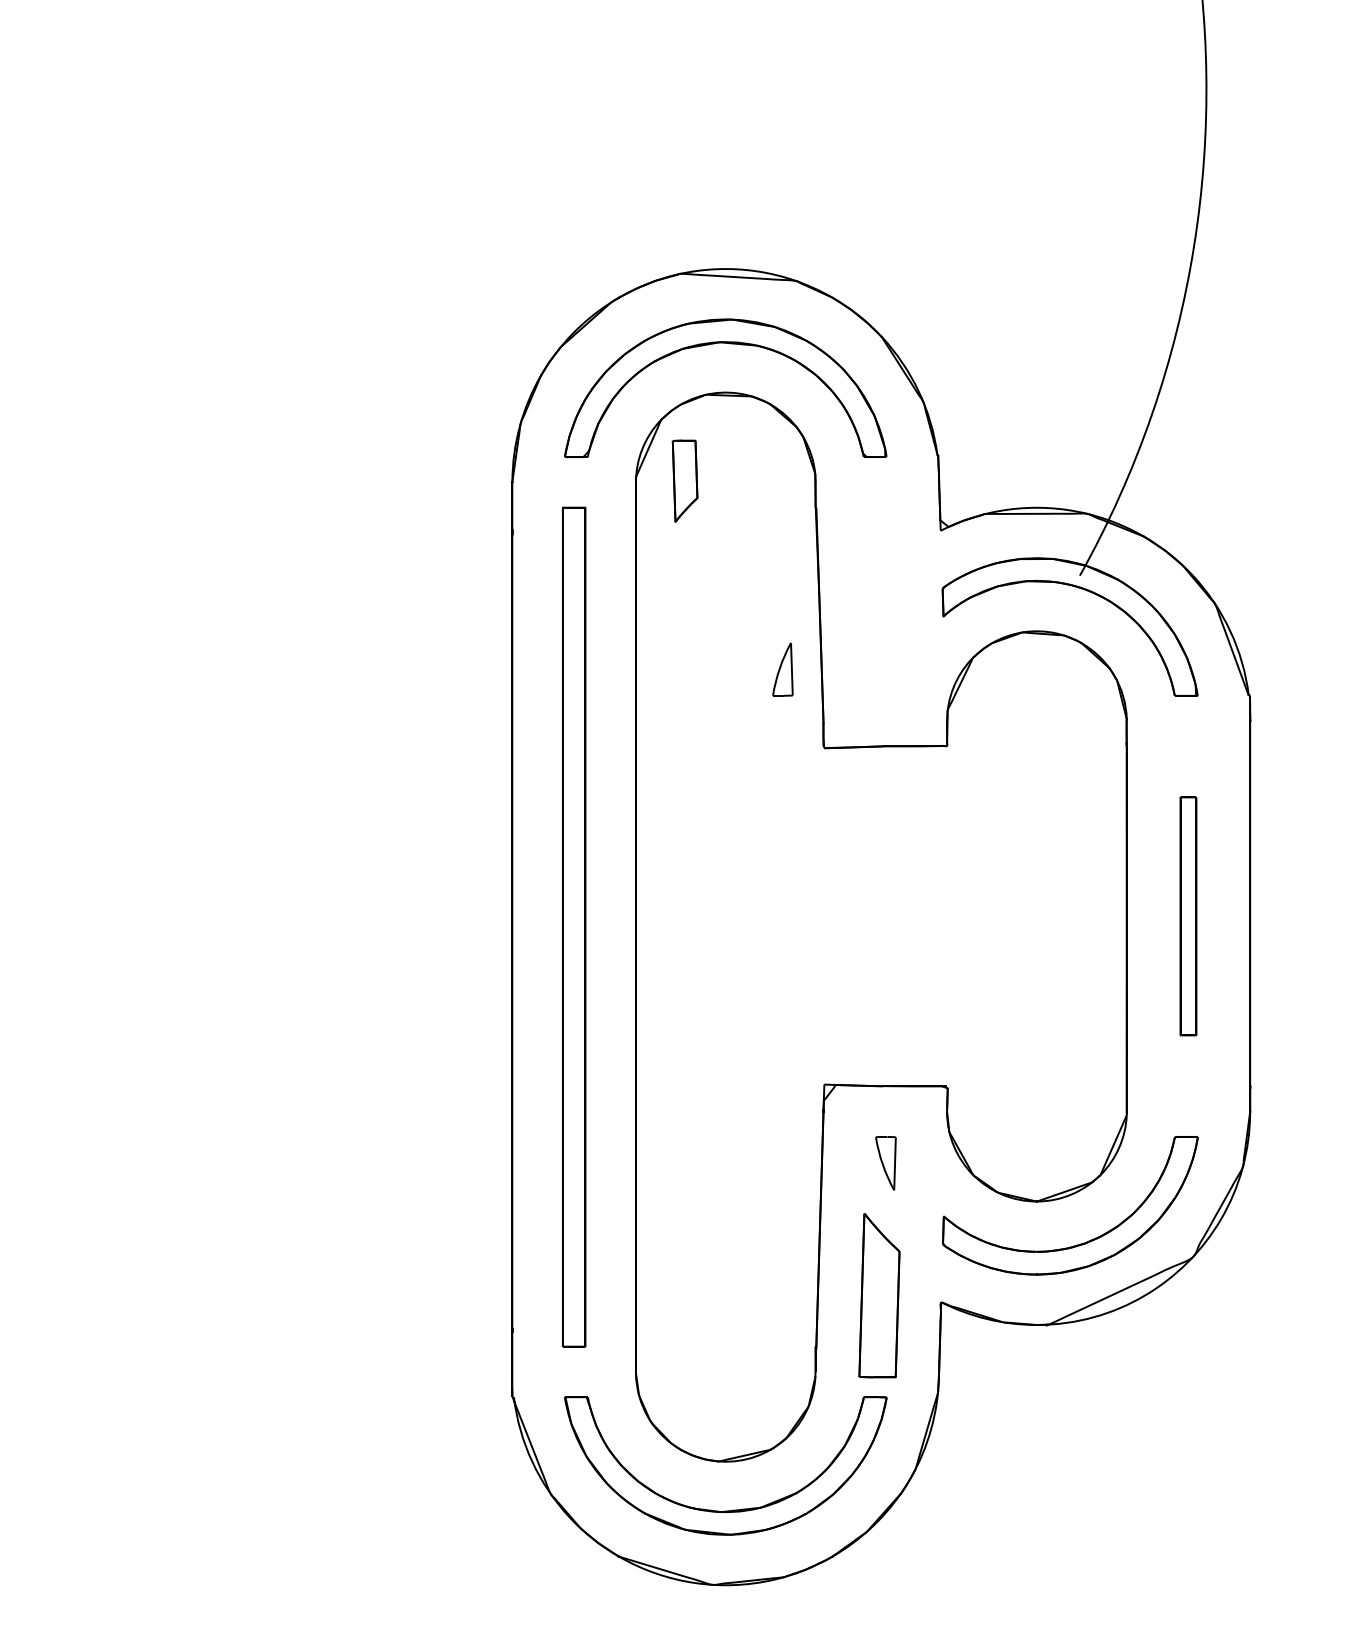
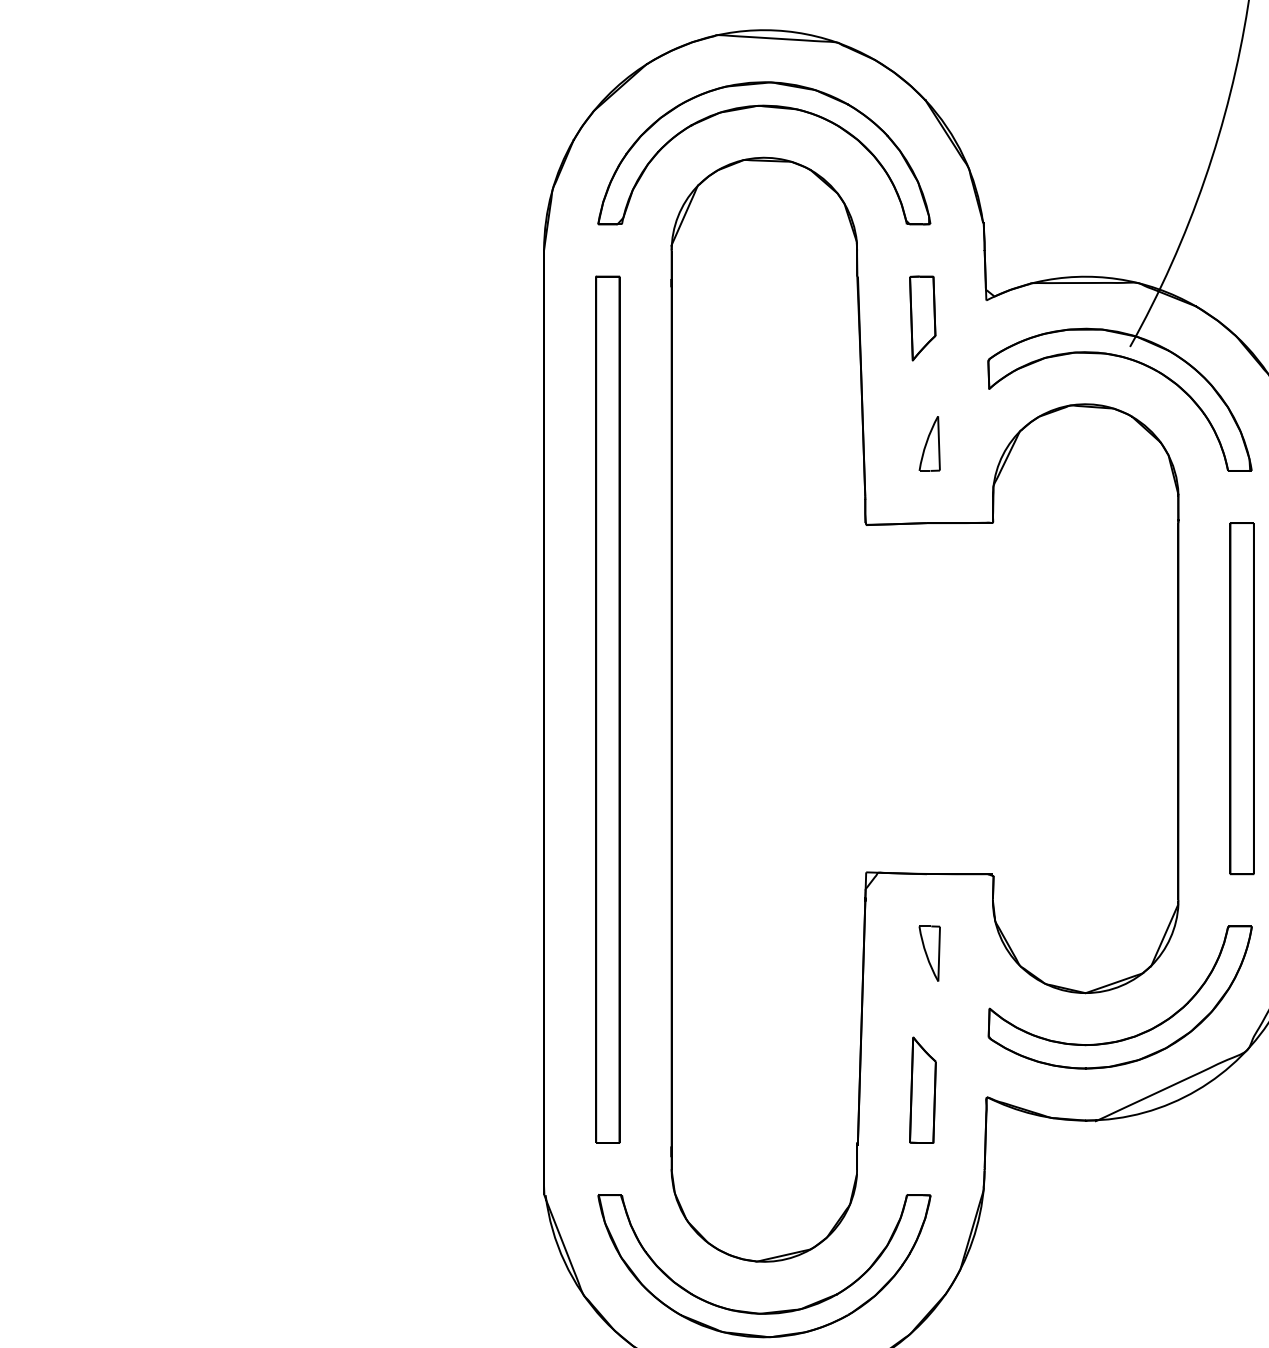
part: (684, 480) -> (922, 317), moved
part: (782, 669) -> (929, 443), moved
part: (1188, 916) -> (1242, 698), size x1.43
part: (878, 1295) -> (922, 1090), size x0.62

